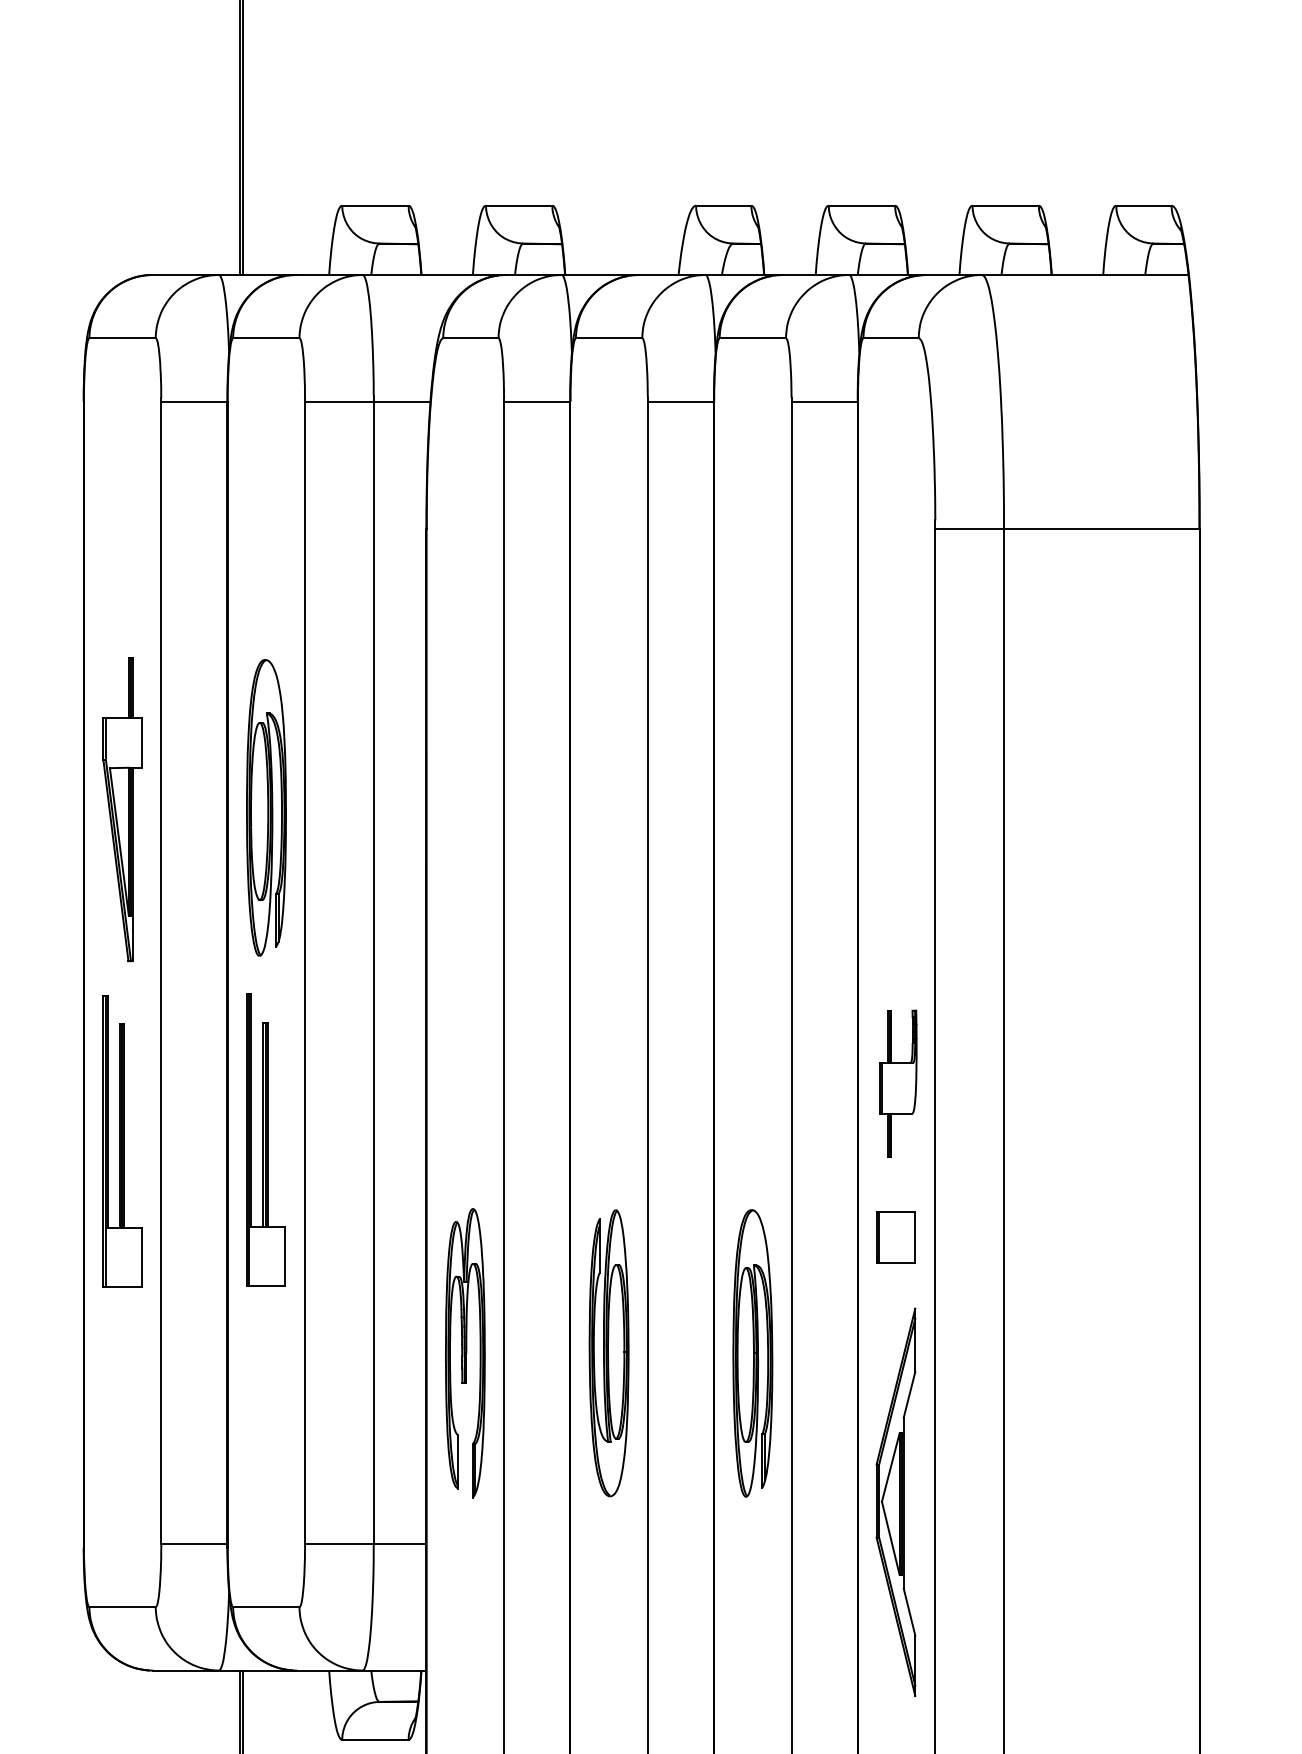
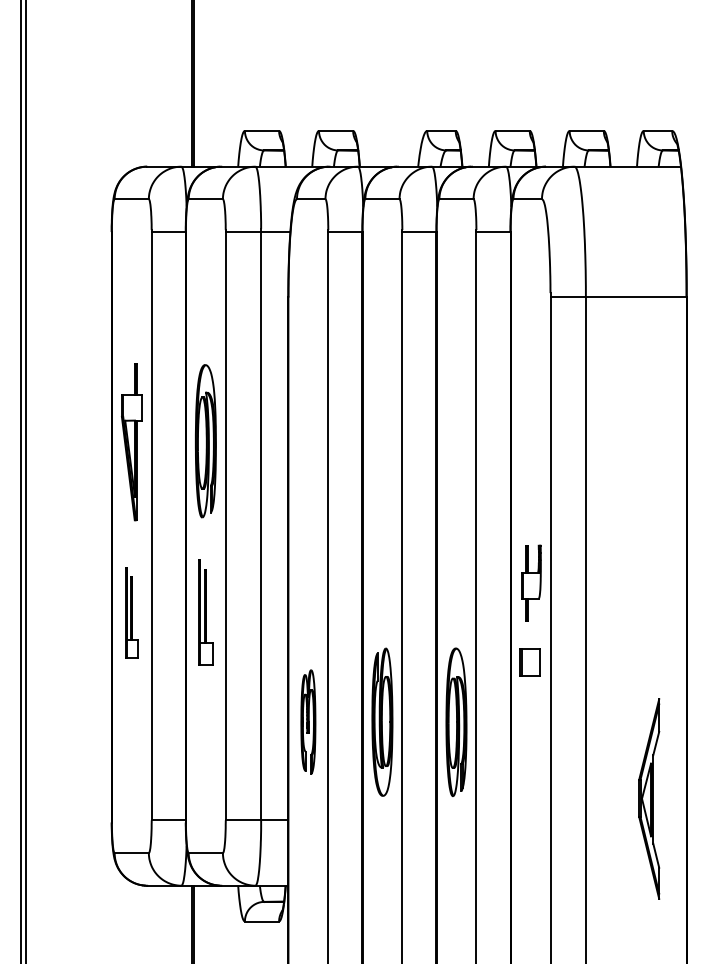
part: (265, 1138) -> (205, 611), size x0.7
part: (122, 1140) -> (131, 612), size x0.6
part: (465, 1353) -> (308, 722), size x0.7
part: (896, 1501) -> (649, 798), moved

